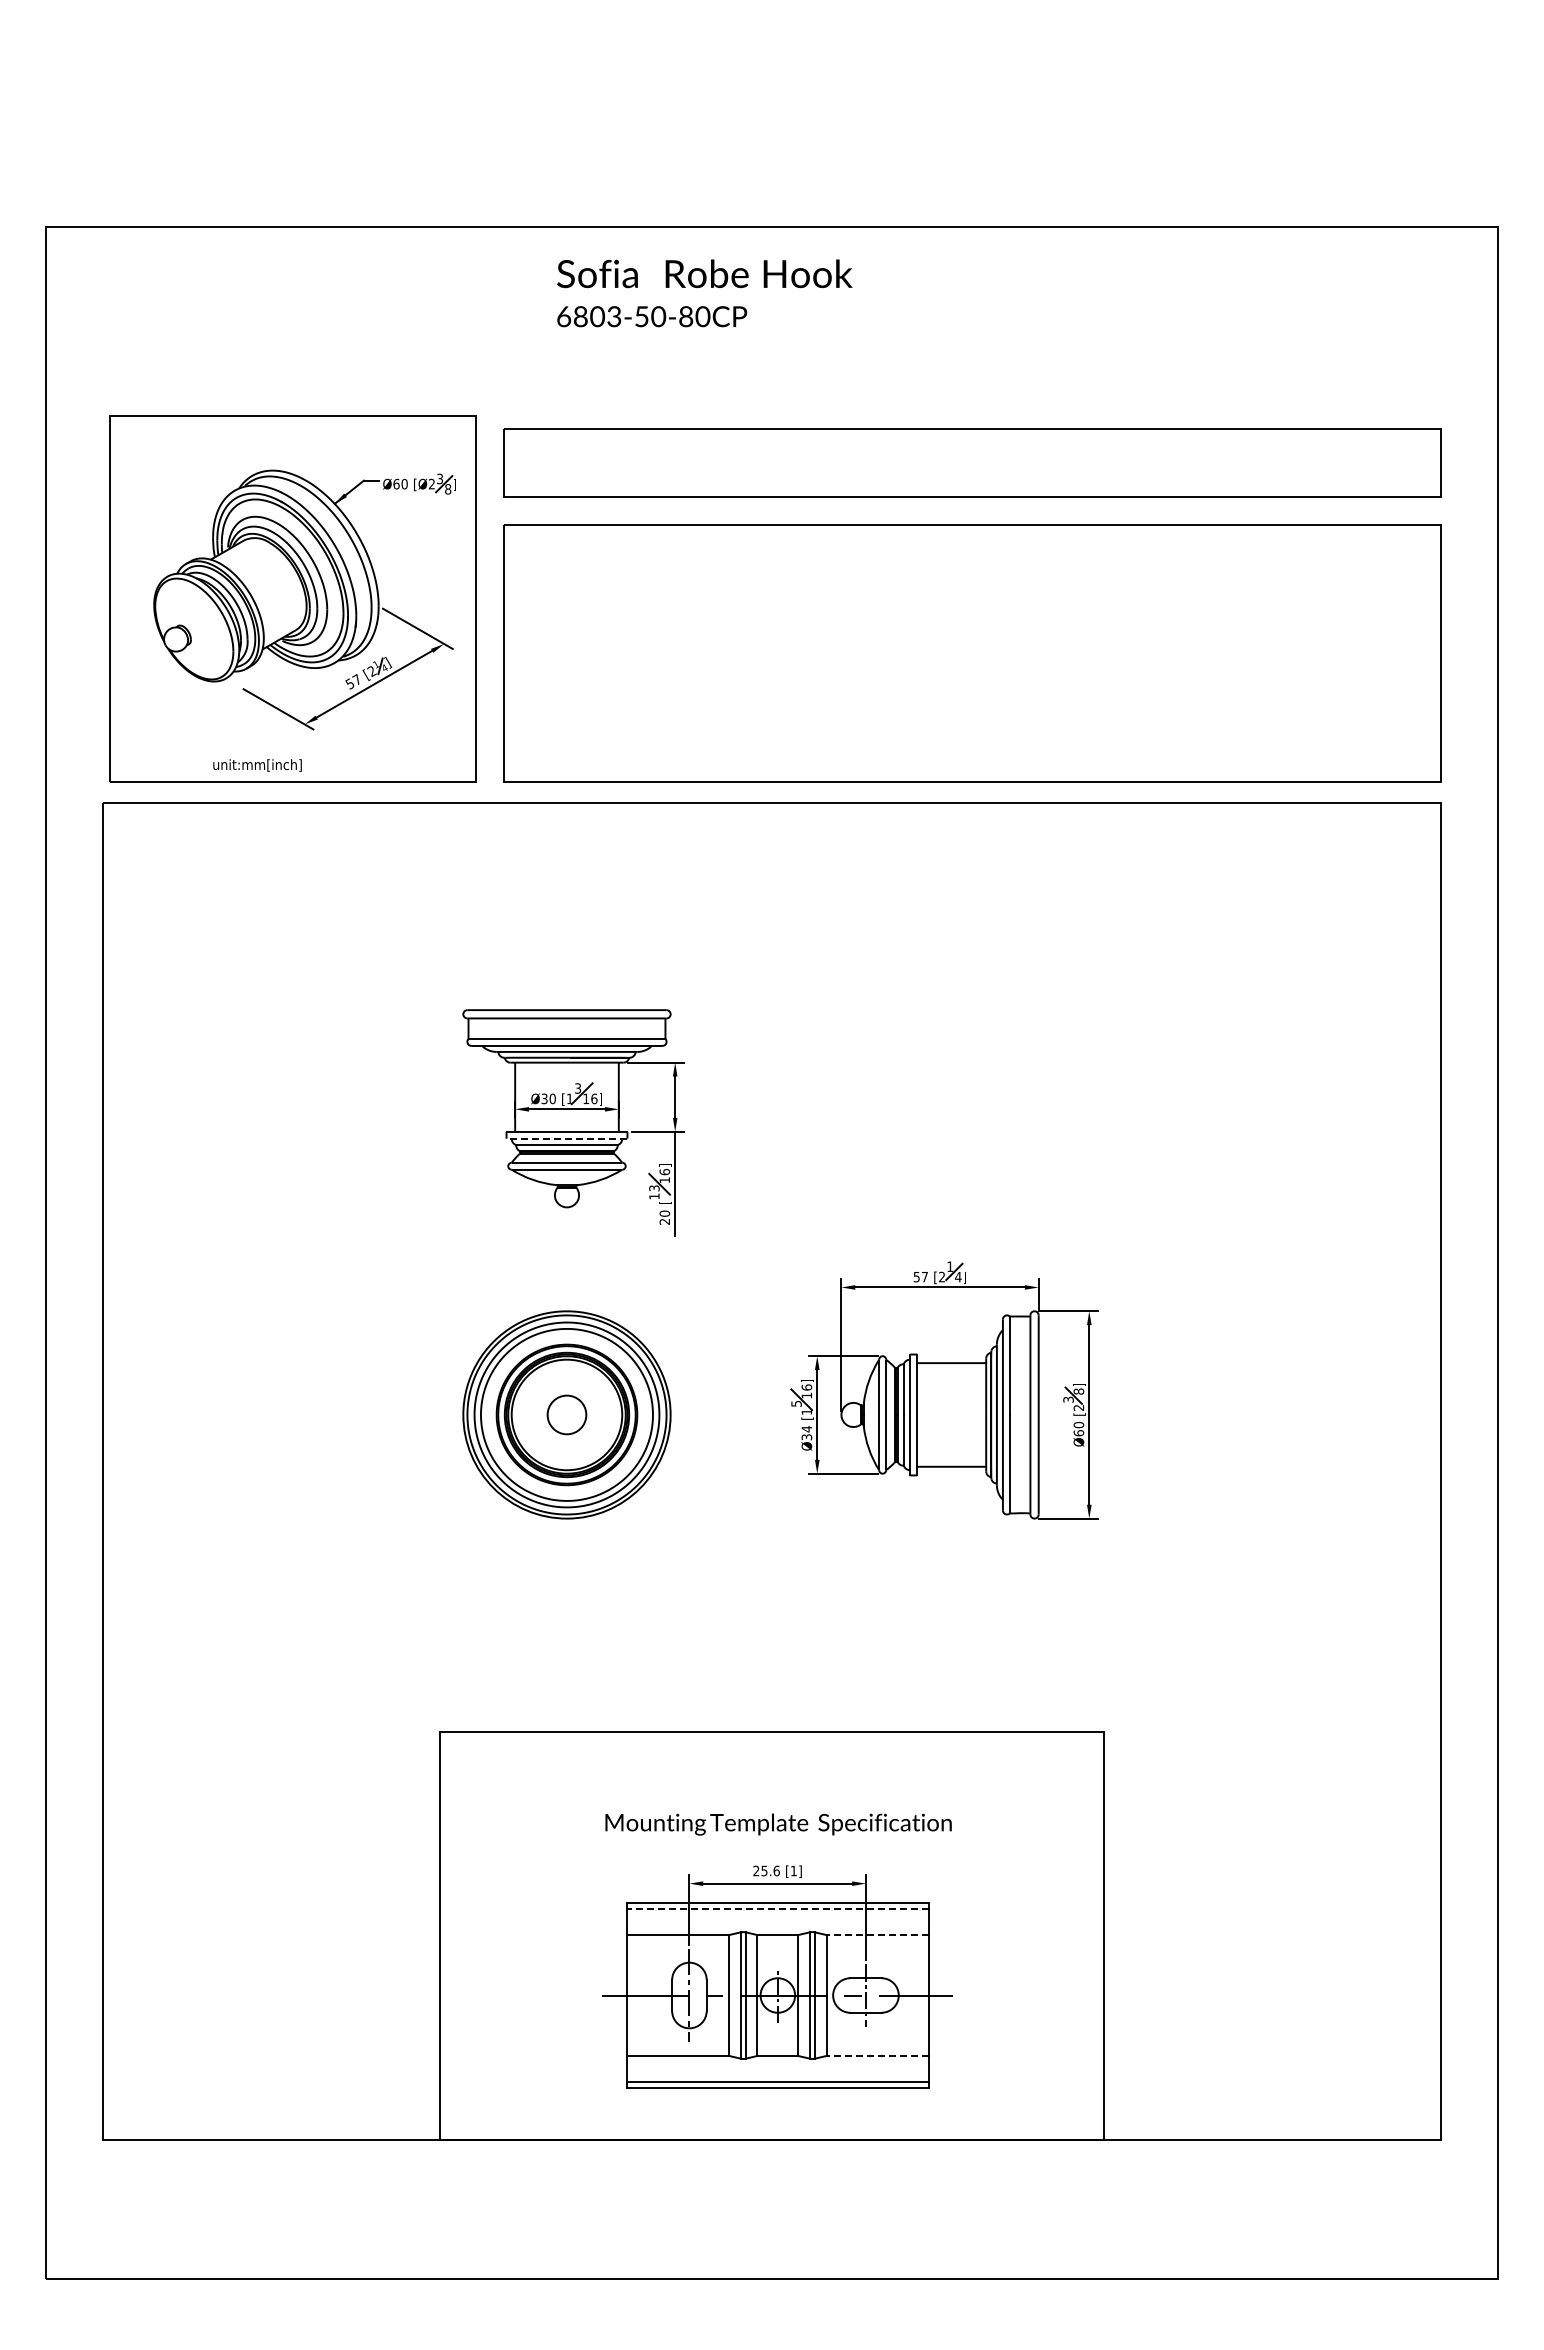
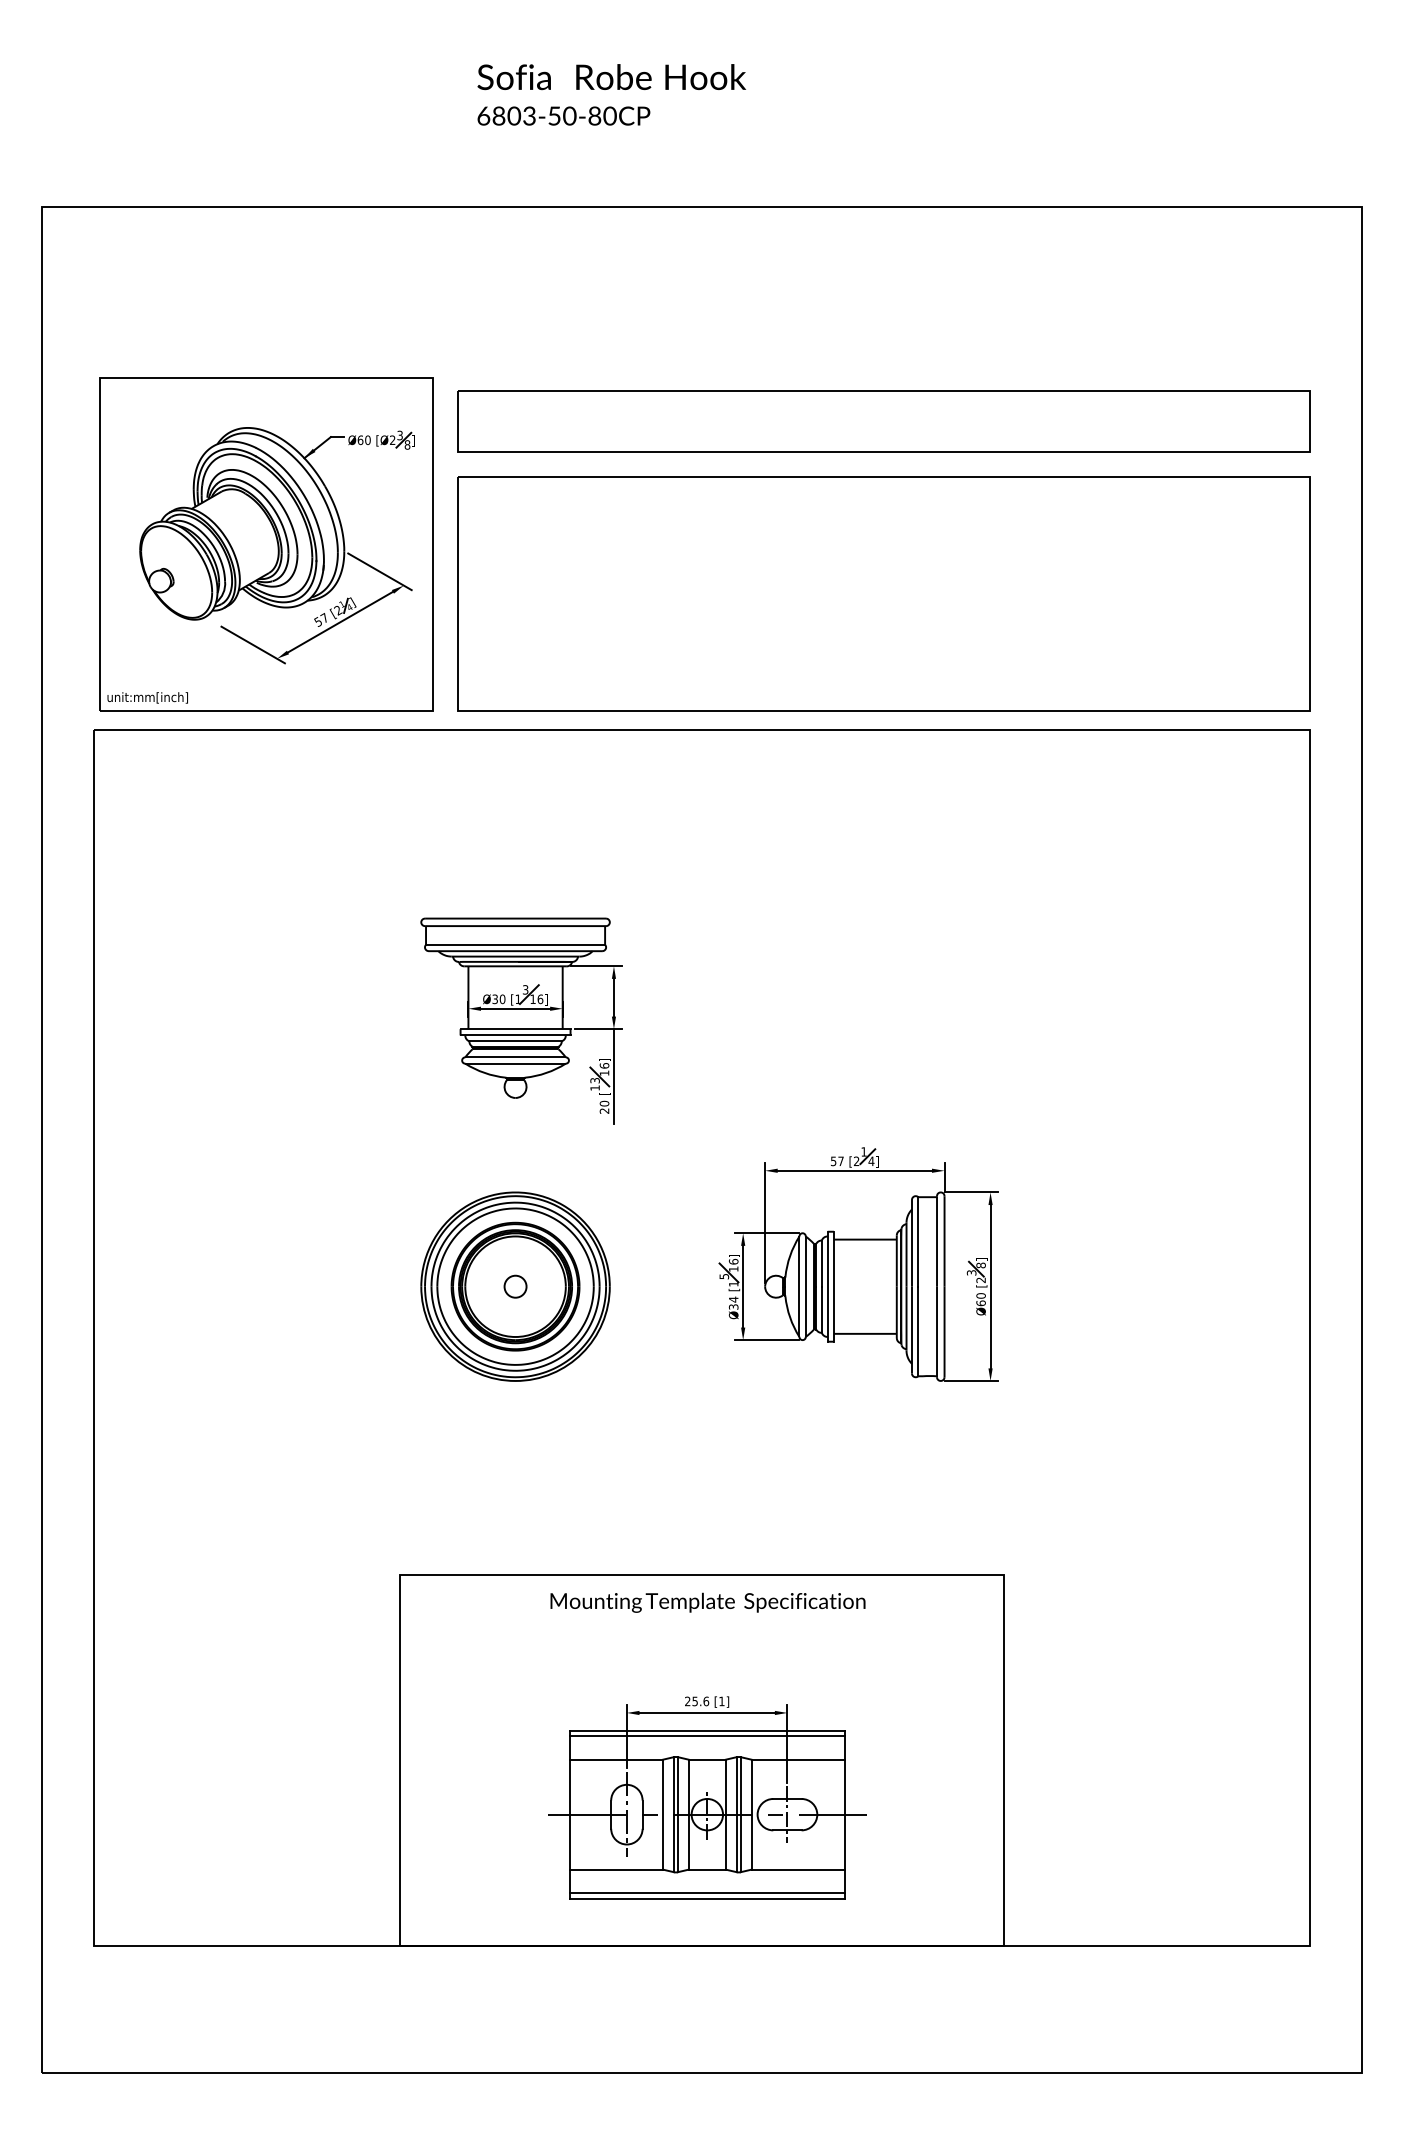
text: (704, 293) -> (611, 94), moved
text: (257, 765) -> (147, 697), moved
line: (566, 1138) -> (515, 1035), dashed -> solid
circle: (566, 1414) -> (515, 1286), size x0.62
text: (778, 1824) -> (707, 1602), moved
line: (777, 1909) -> (707, 1736), dashed -> solid
line: (877, 1935) -> (797, 1760), dashed -> solid
line: (877, 2055) -> (797, 1869), dashed -> solid

